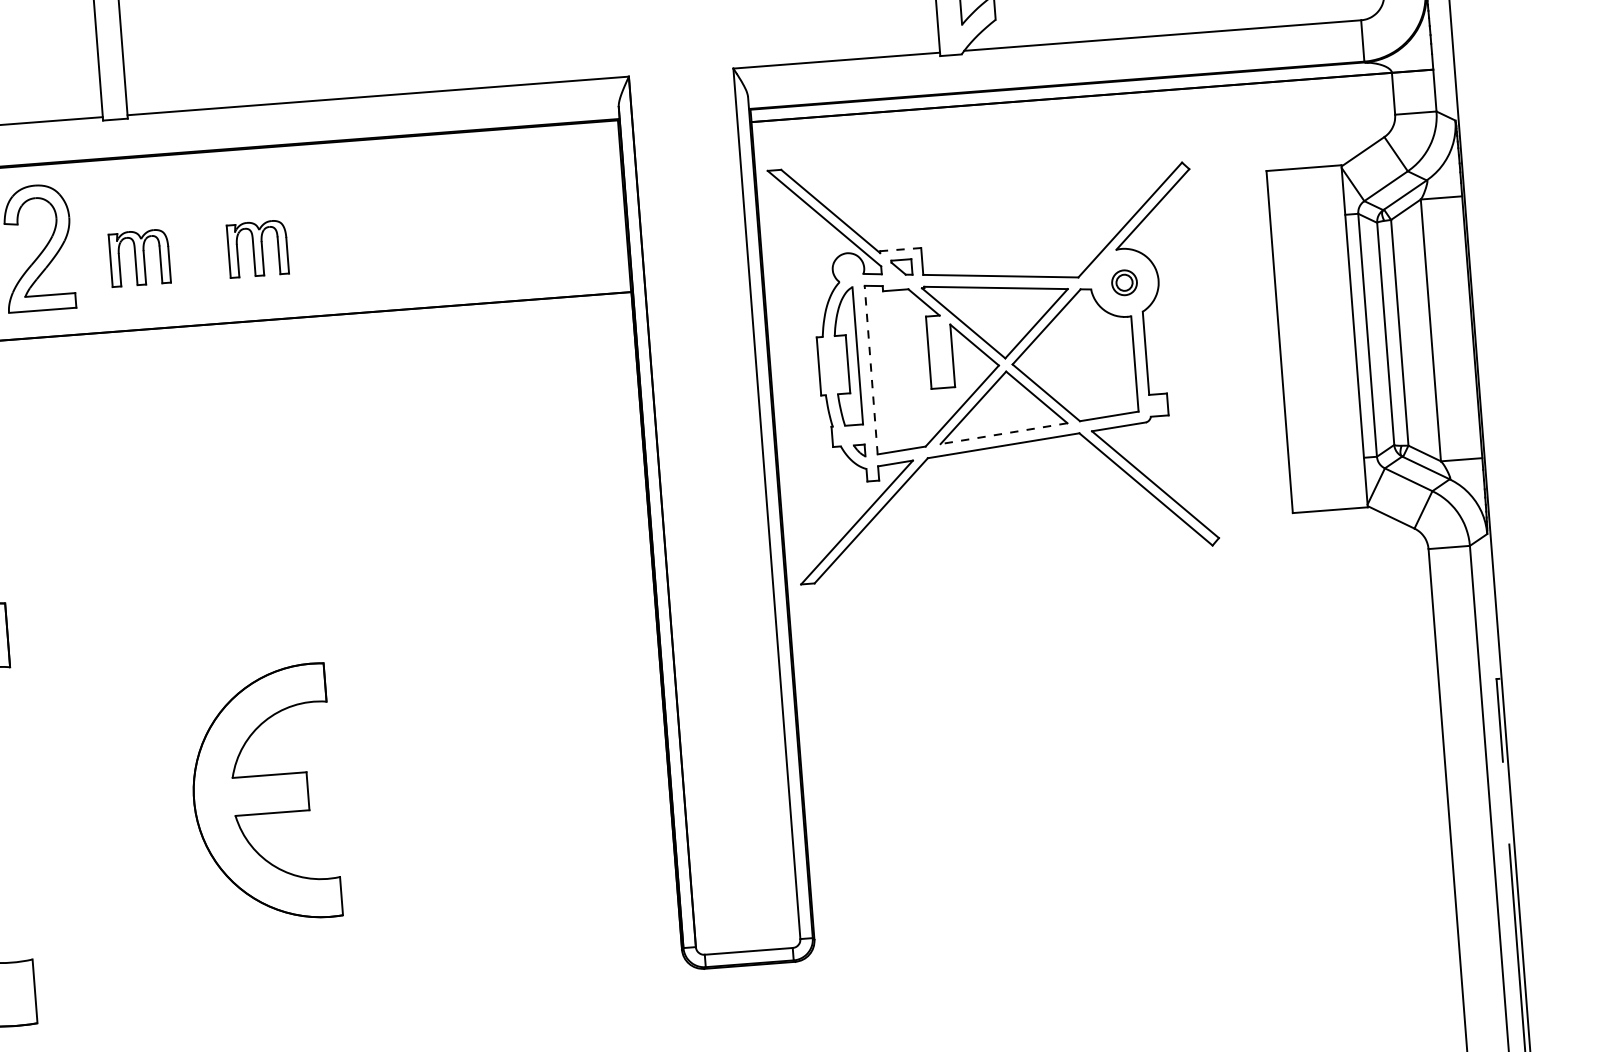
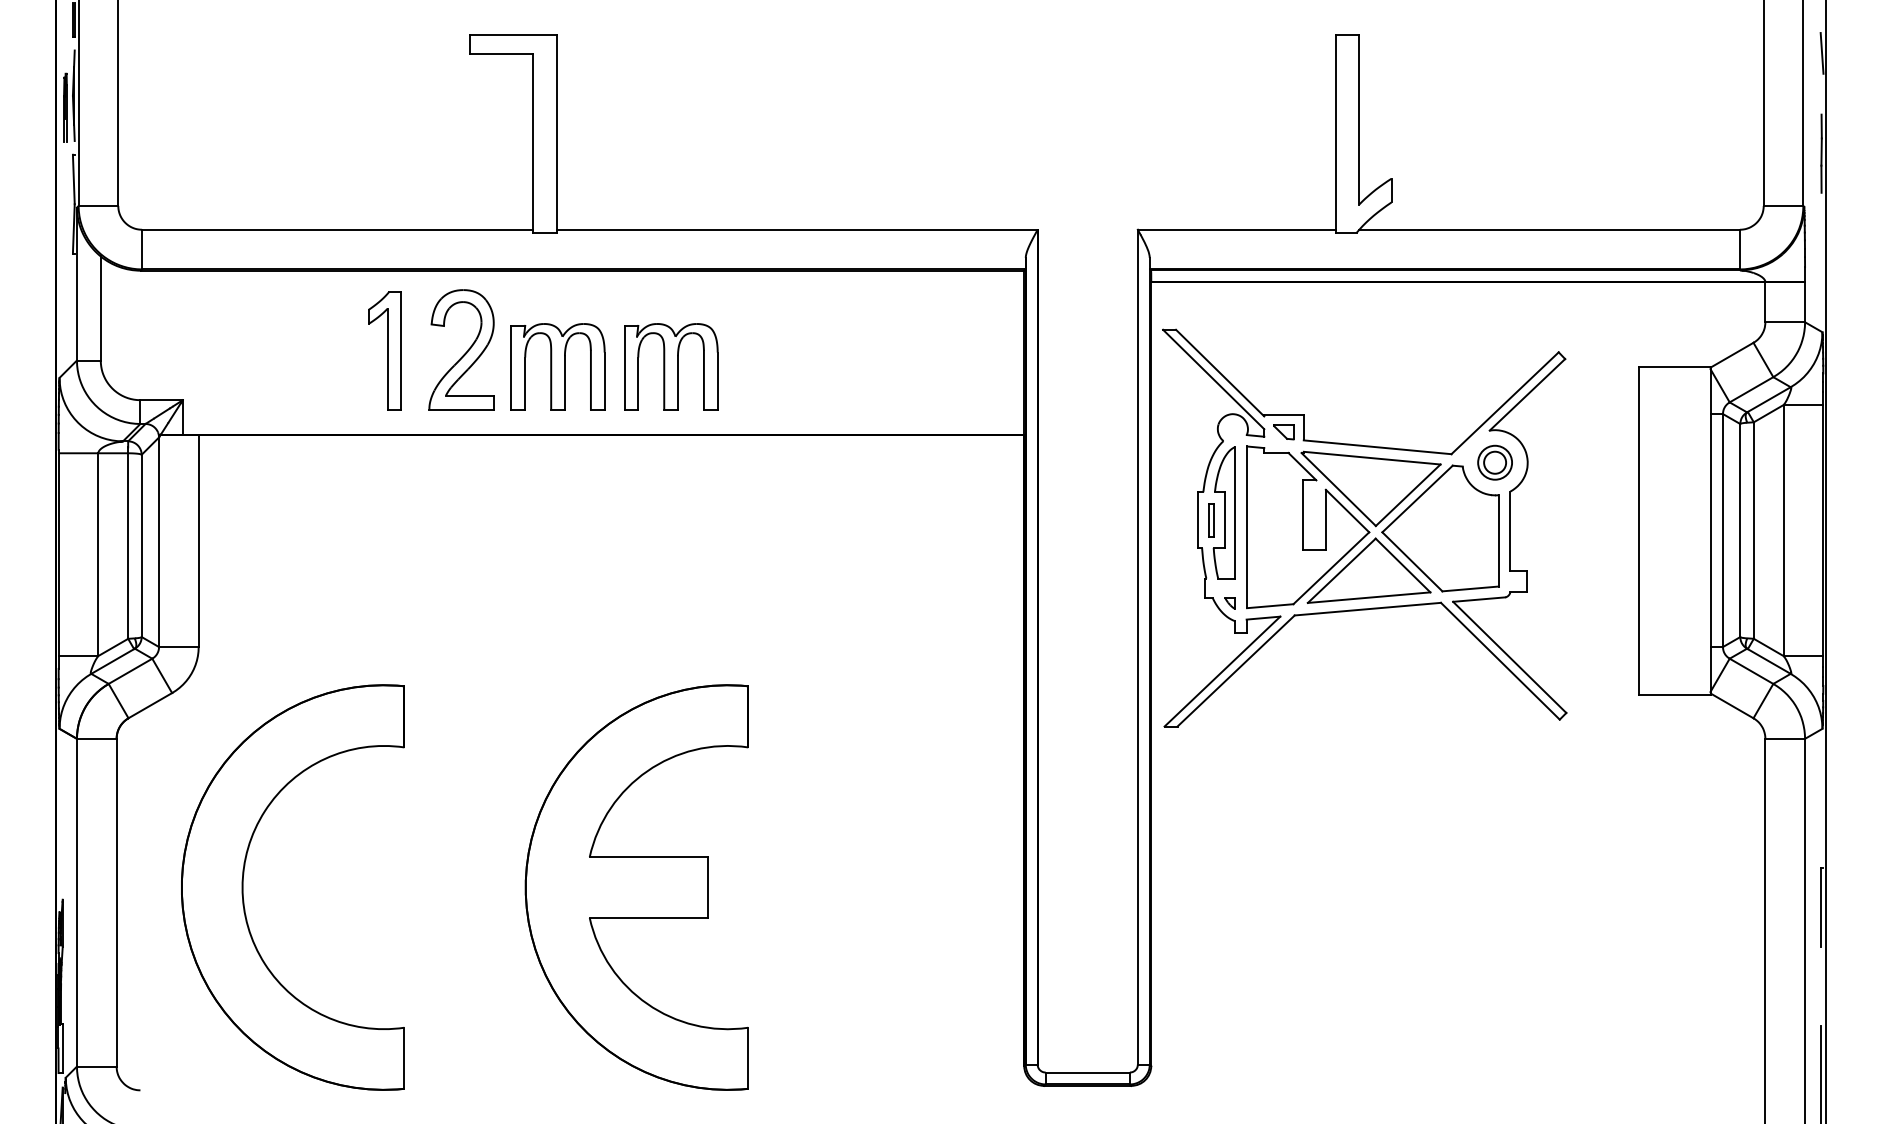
part: (258, 248) -> (671, 366), size x1.67
line: (901, 249) -> (1284, 414), dashed -> solid
part: (139, 257) -> (557, 366), size x1.67
part: (1123, 282) -> (1494, 462), size x1.43
part: (833, 365) -> (1211, 520), added
line: (871, 370) -> (1247, 527), dashed -> solid
line: (1003, 433) -> (1368, 597), dashed -> solid
part: (263, 794) -> (636, 887), size x1.67

